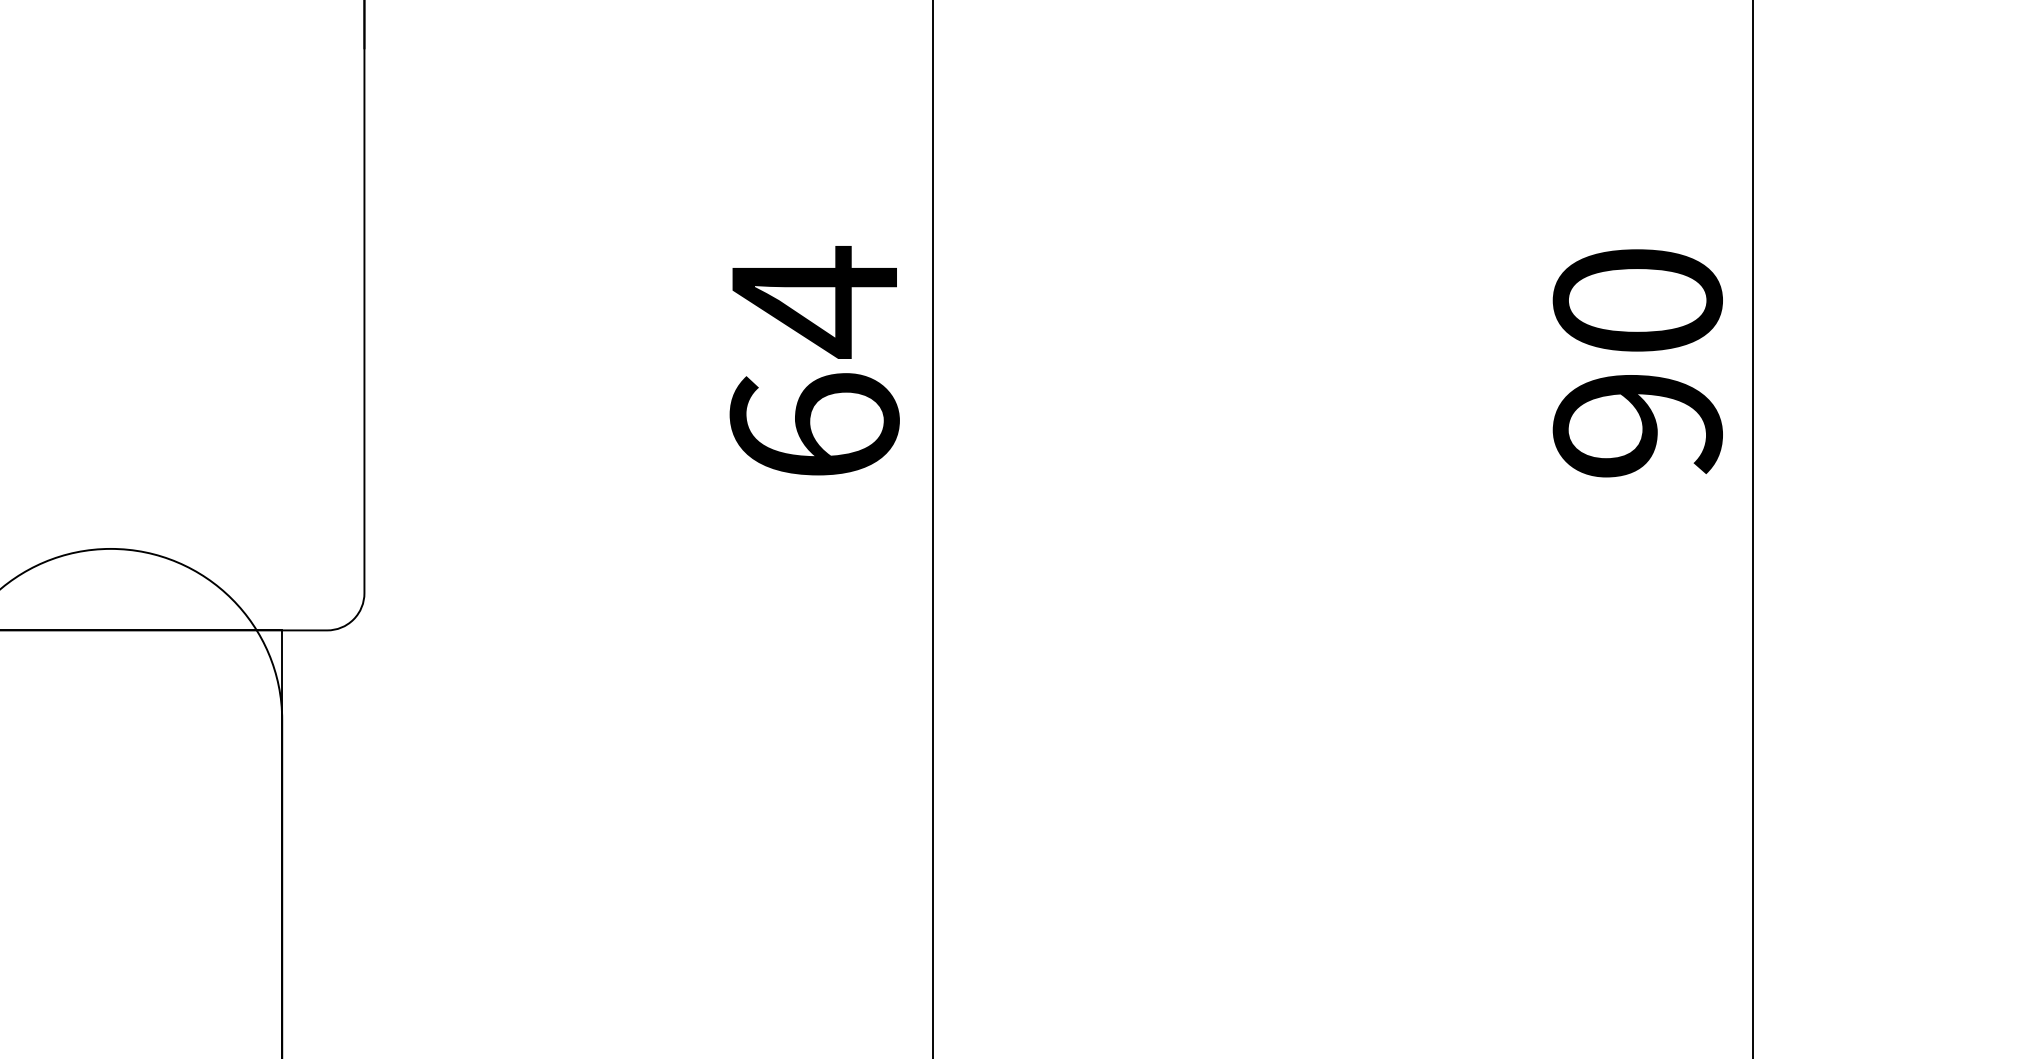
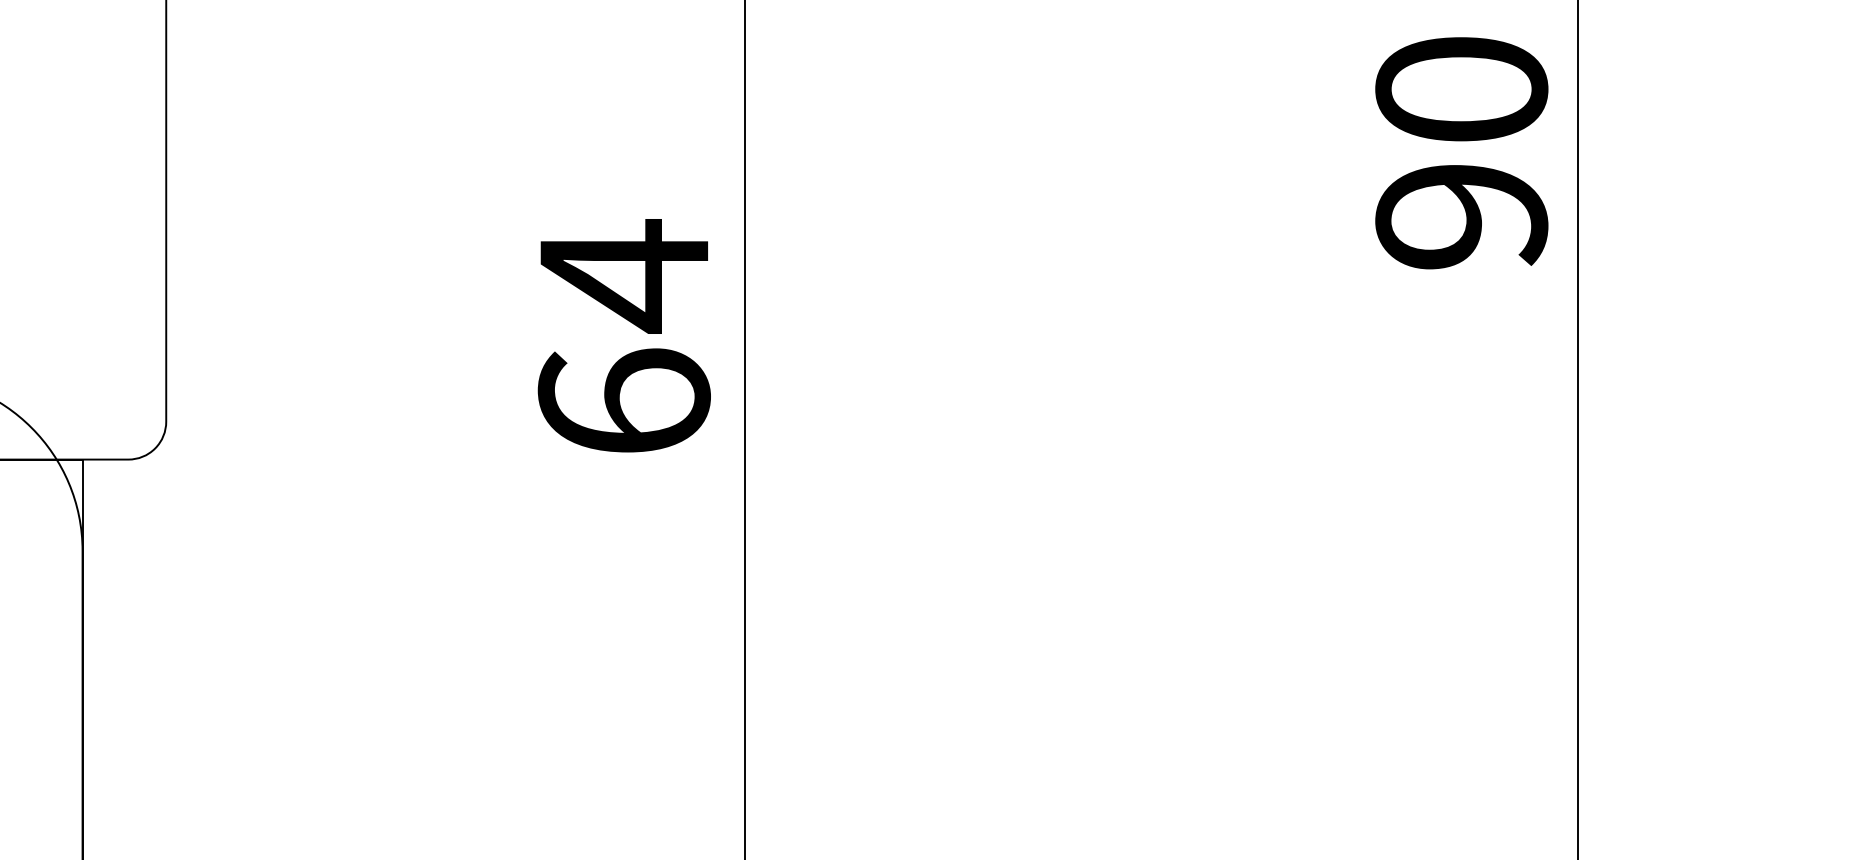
text: (814, 360) -> (624, 335), moved
text: (1637, 363) -> (1461, 153), moved

